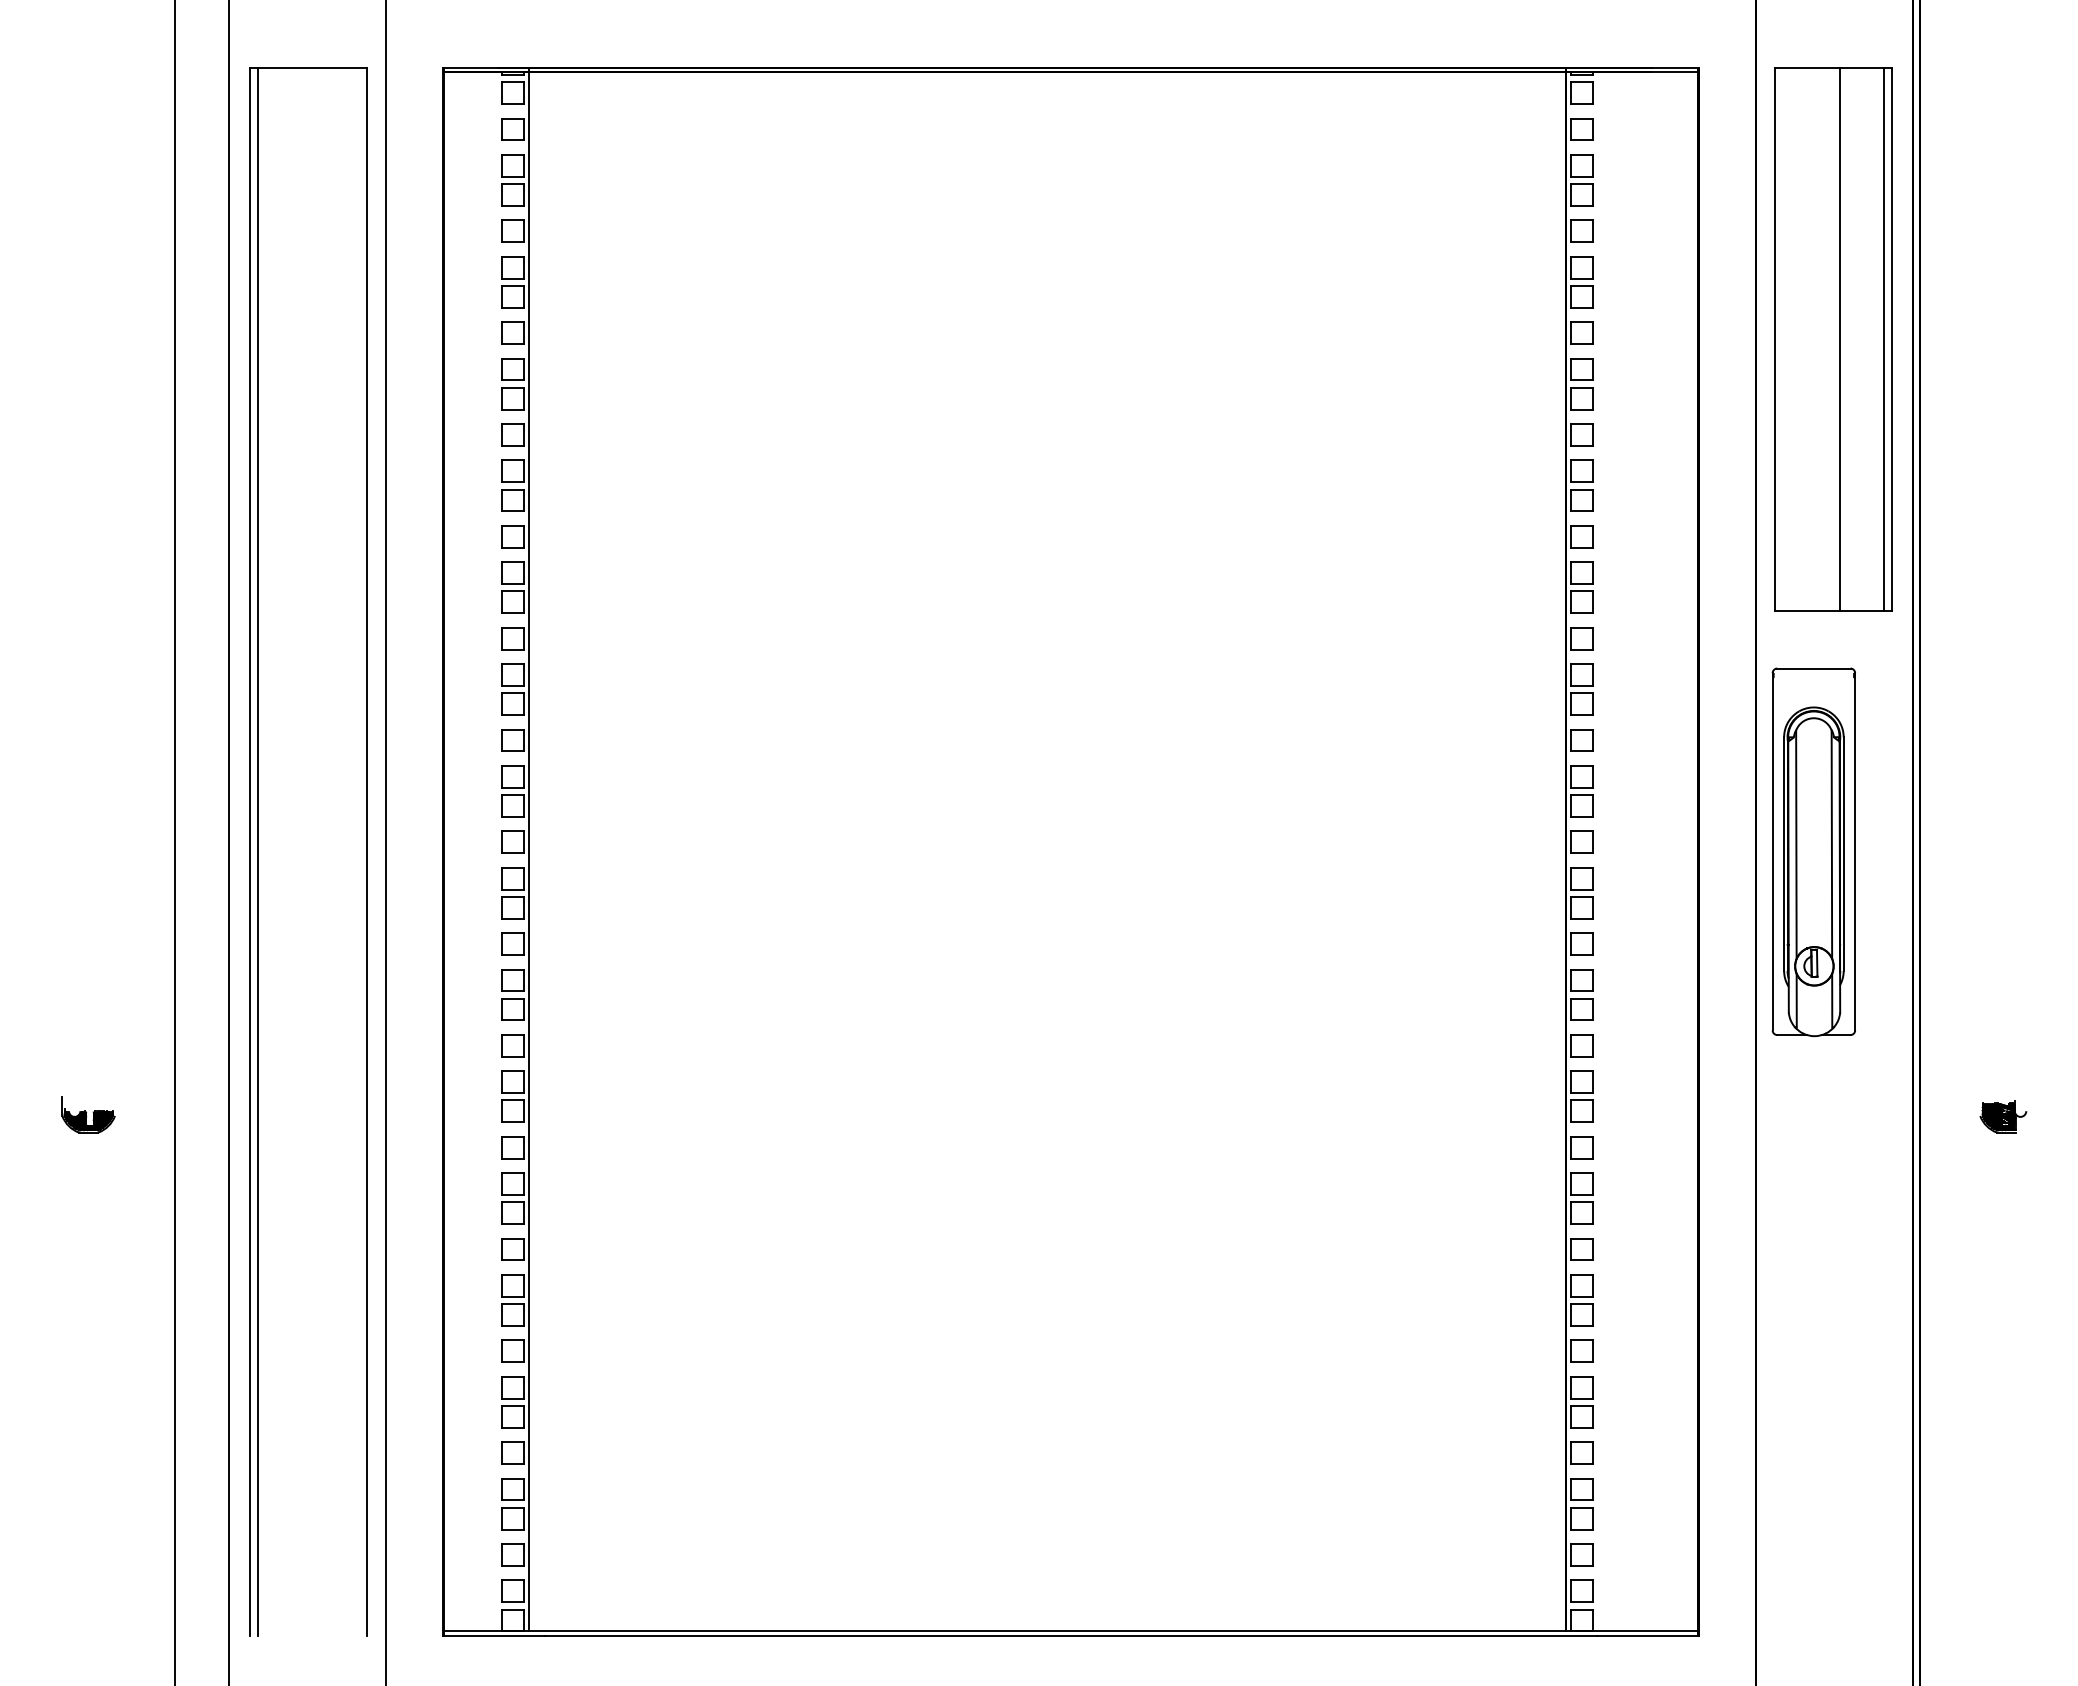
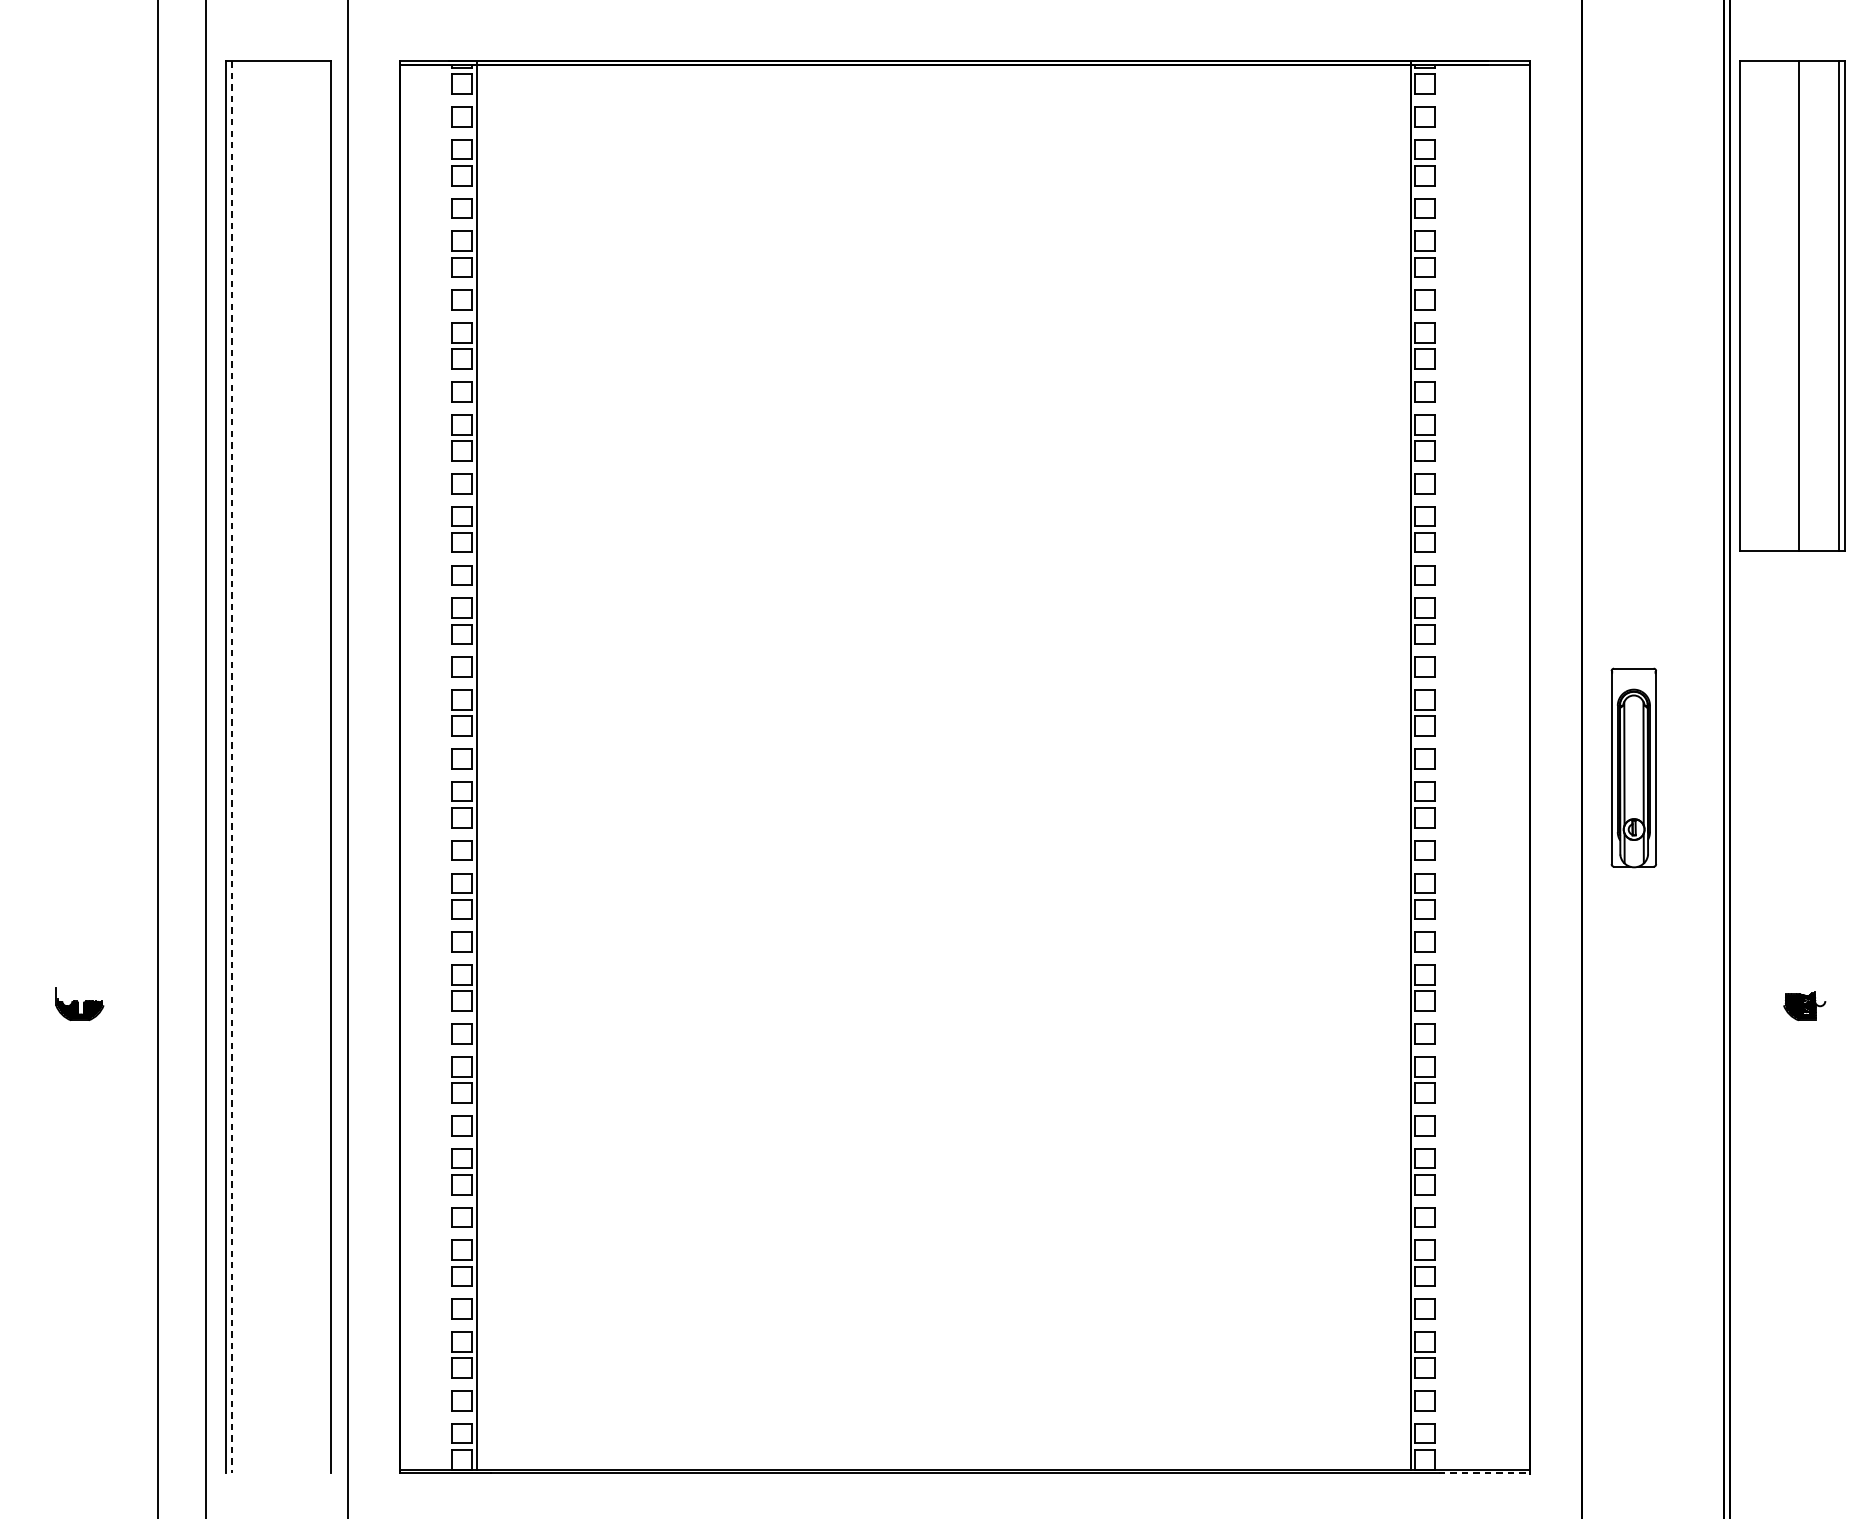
part: (1833, 339) -> (1793, 305), moved
line: (257, 851) -> (232, 767), solid -> dashed
part: (1813, 852) -> (1633, 768), size x0.6
line: (1647, 1635) -> (1484, 1473), solid -> dashed

